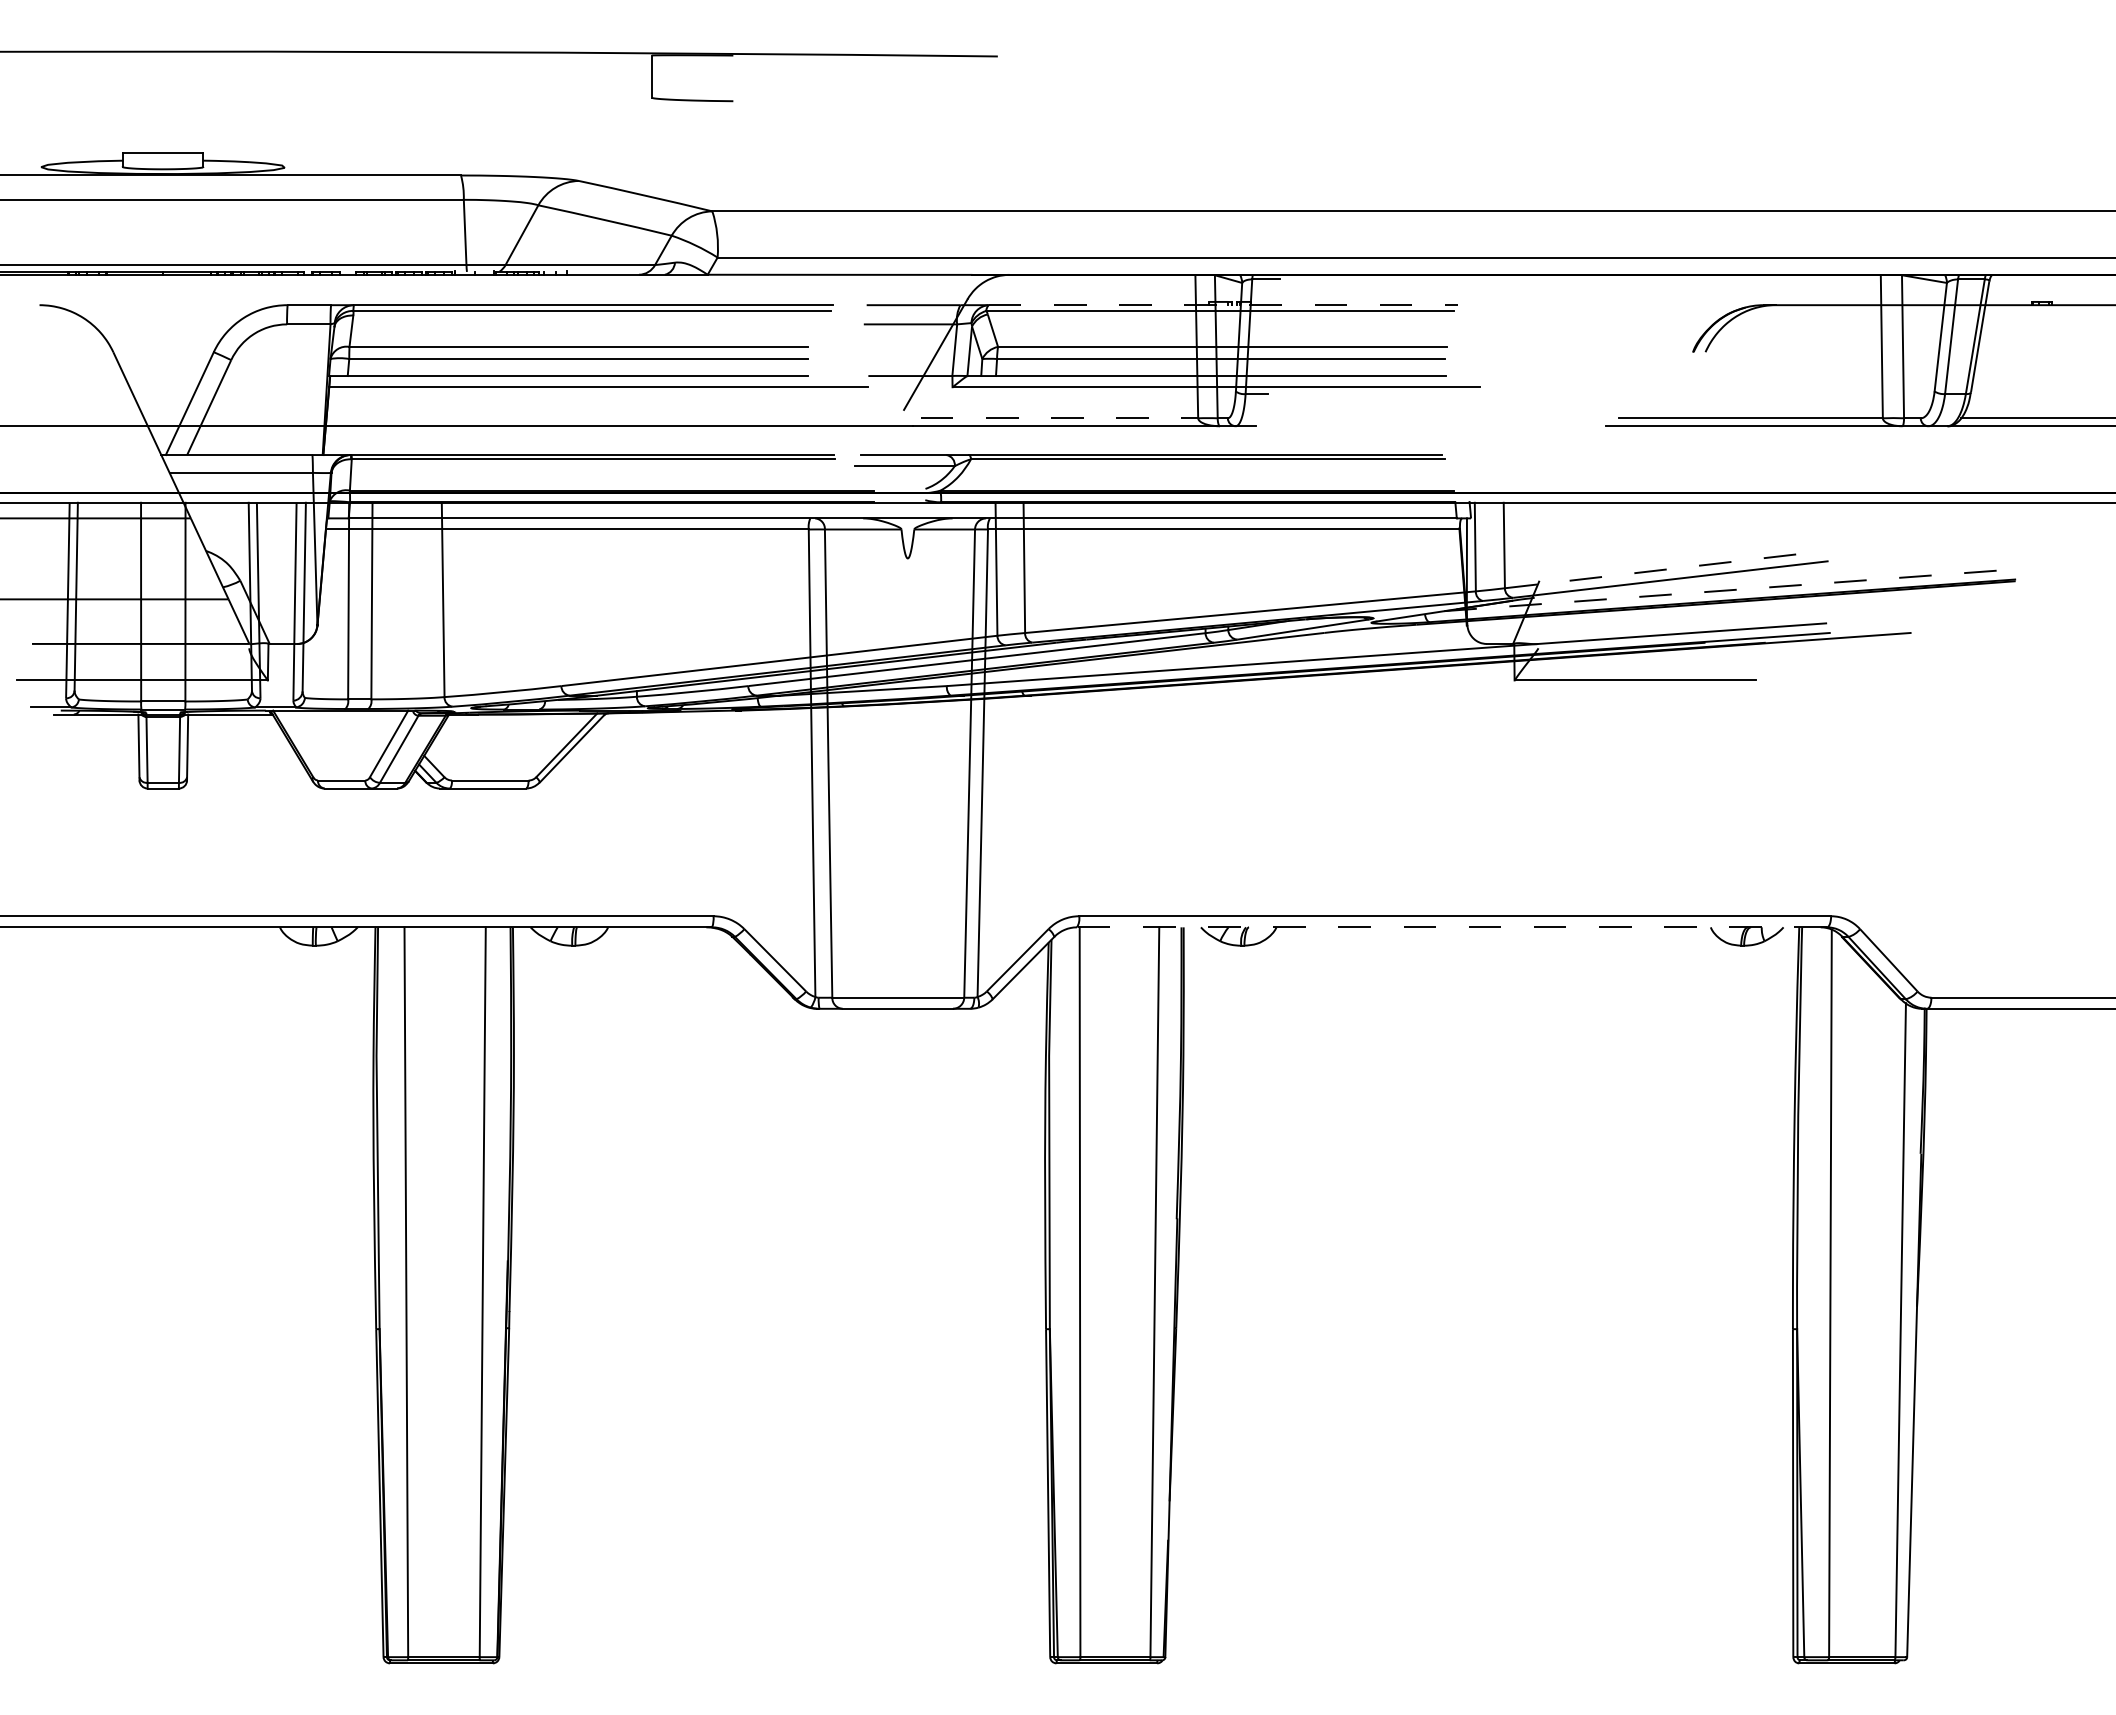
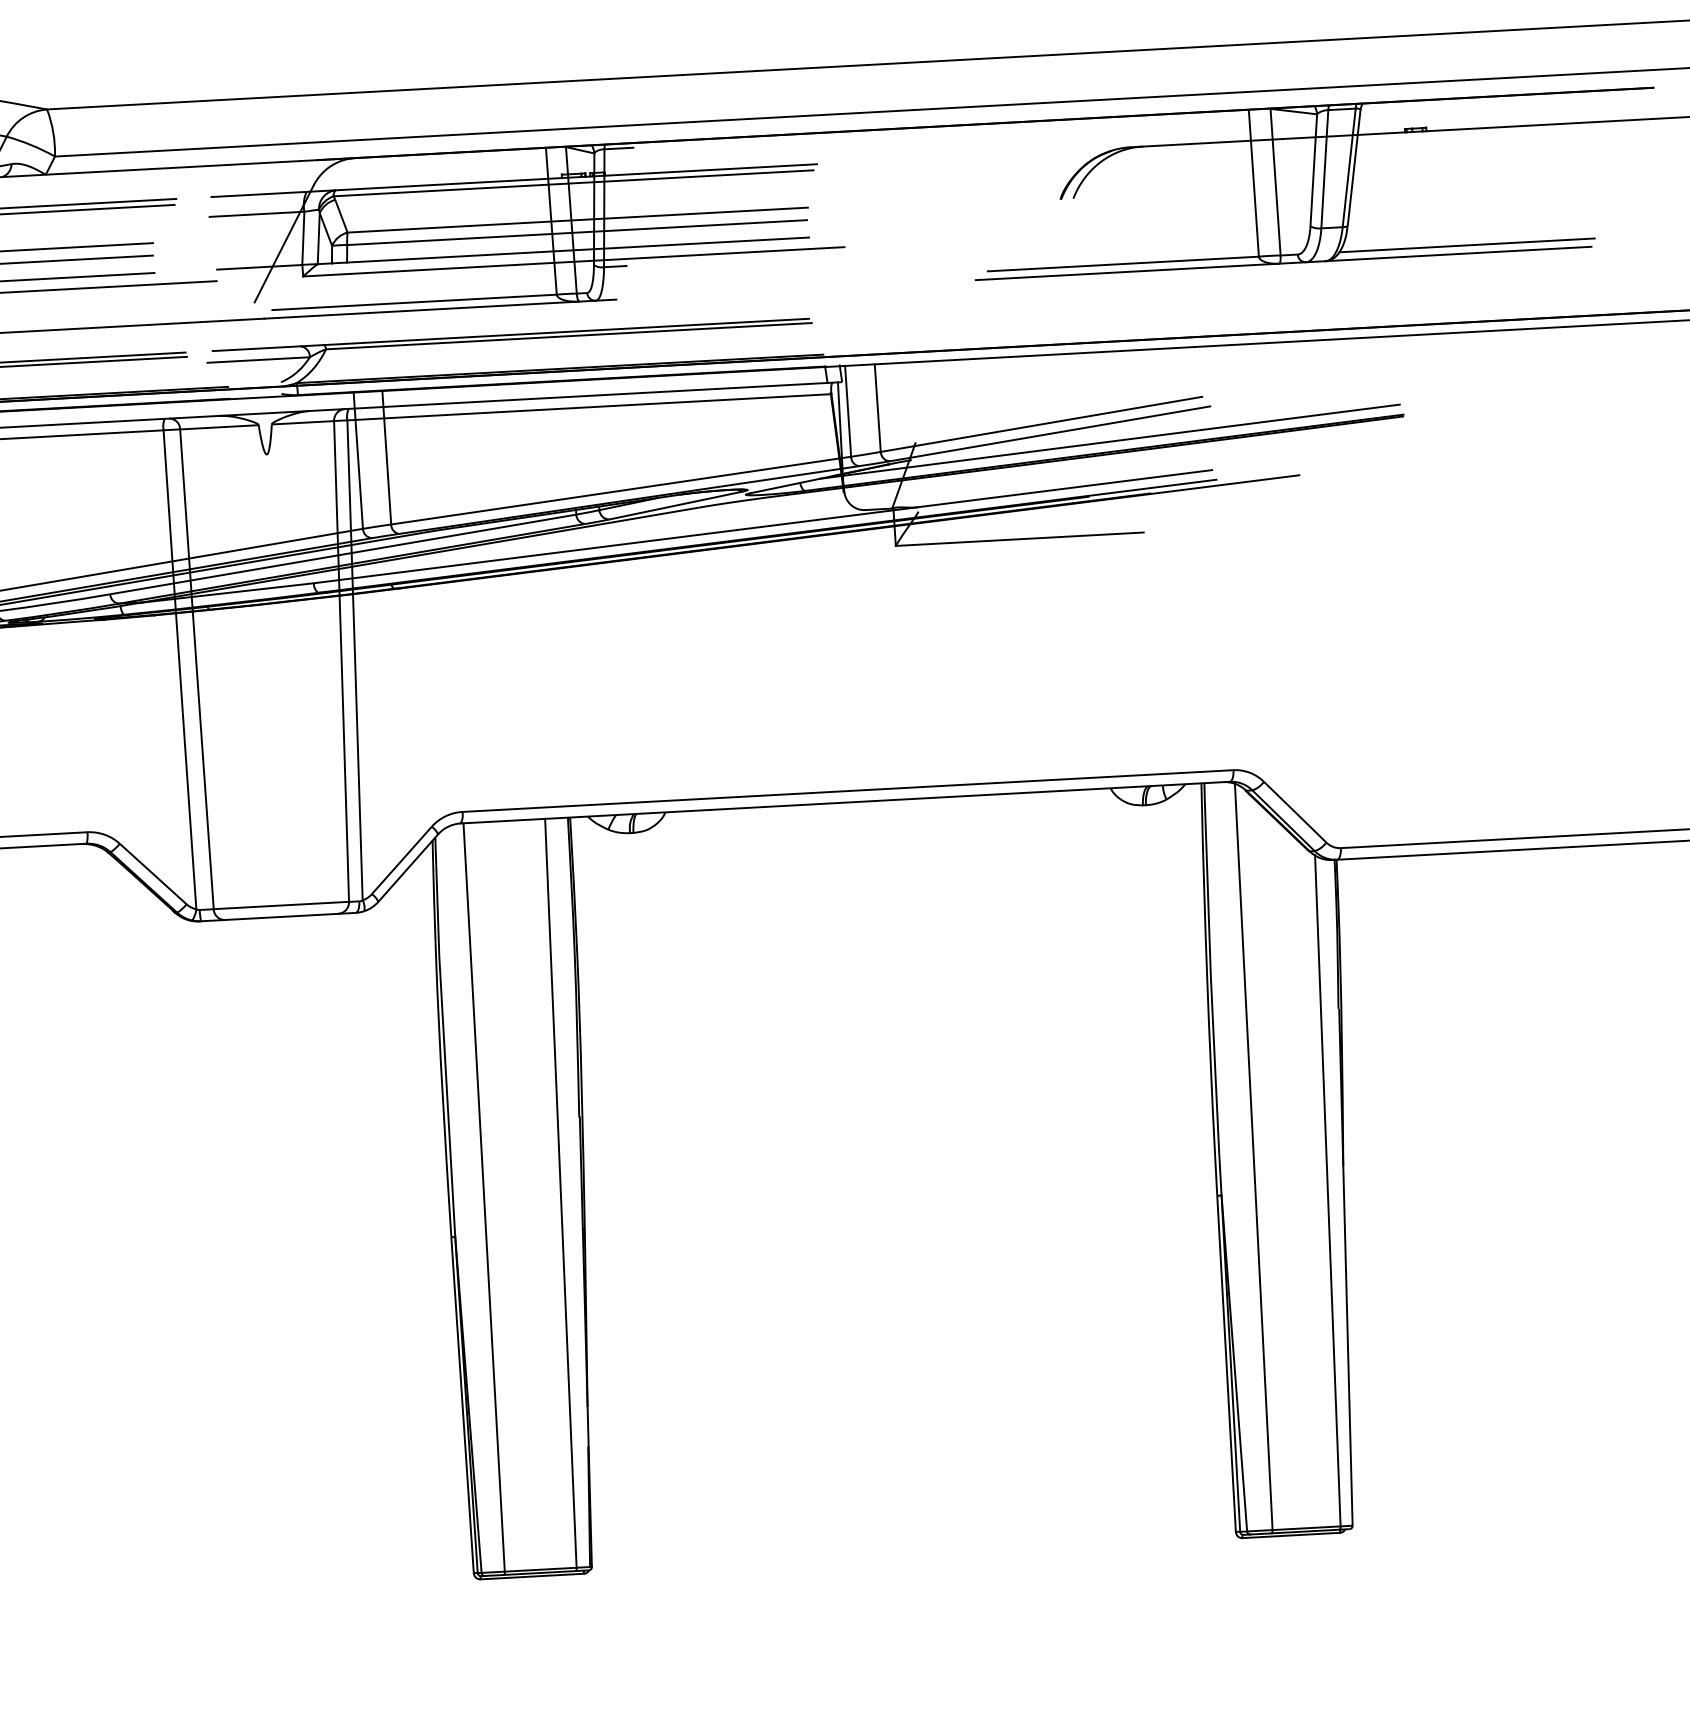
line: (1223, 305) -> (576, 177), dashed -> solid
line: (1059, 418) -> (414, 302), dashed -> solid
line: (1662, 569) -> (1041, 423), dashed -> solid
line: (1728, 590) -> (1110, 441), dashed -> solid
line: (1451, 927) -> (844, 802), dashed -> solid

